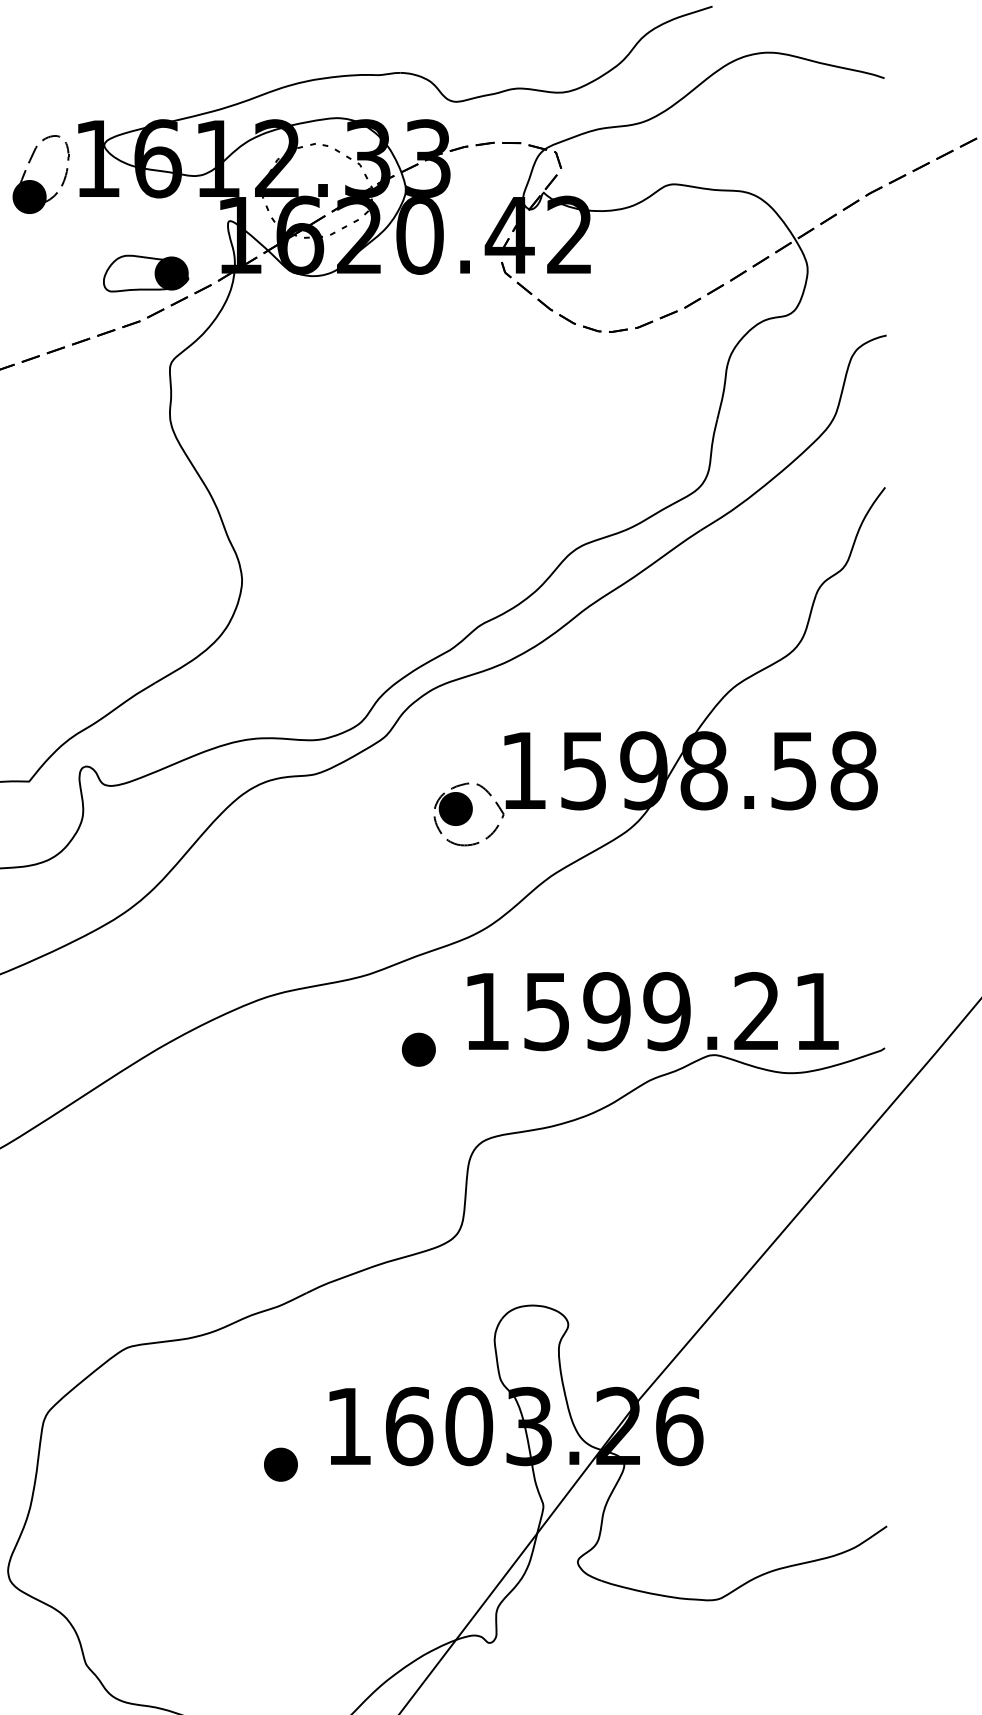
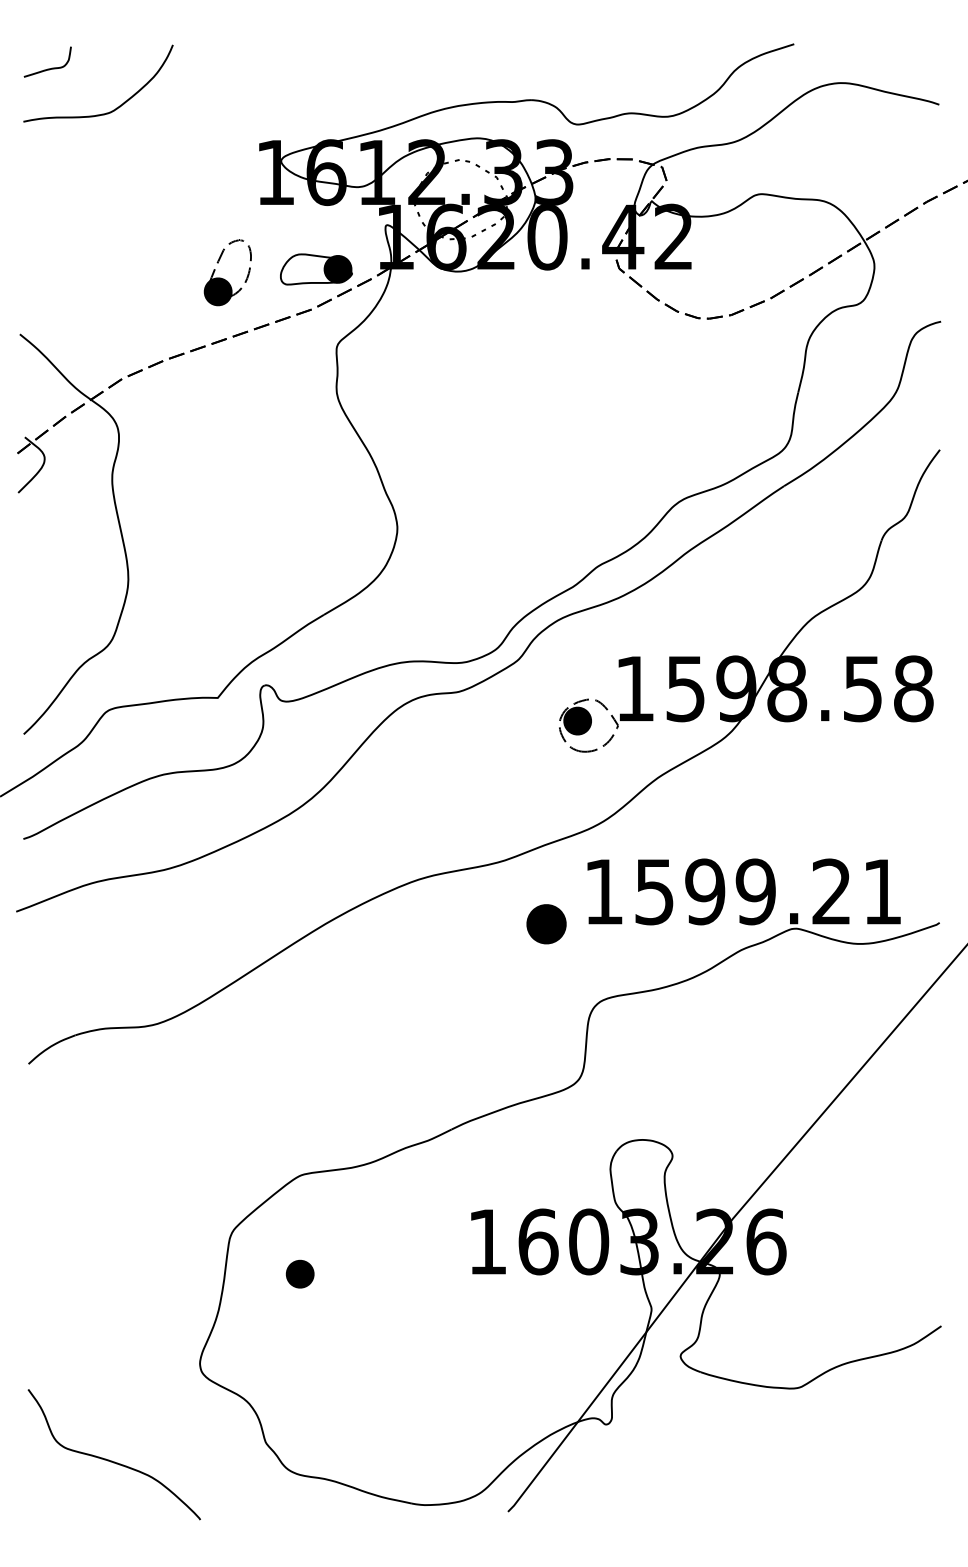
part: (35, 181) -> (223, 278), moved
part: (418, 1048) -> (546, 923), size x1.4
part: (280, 1463) -> (299, 1273), moved

